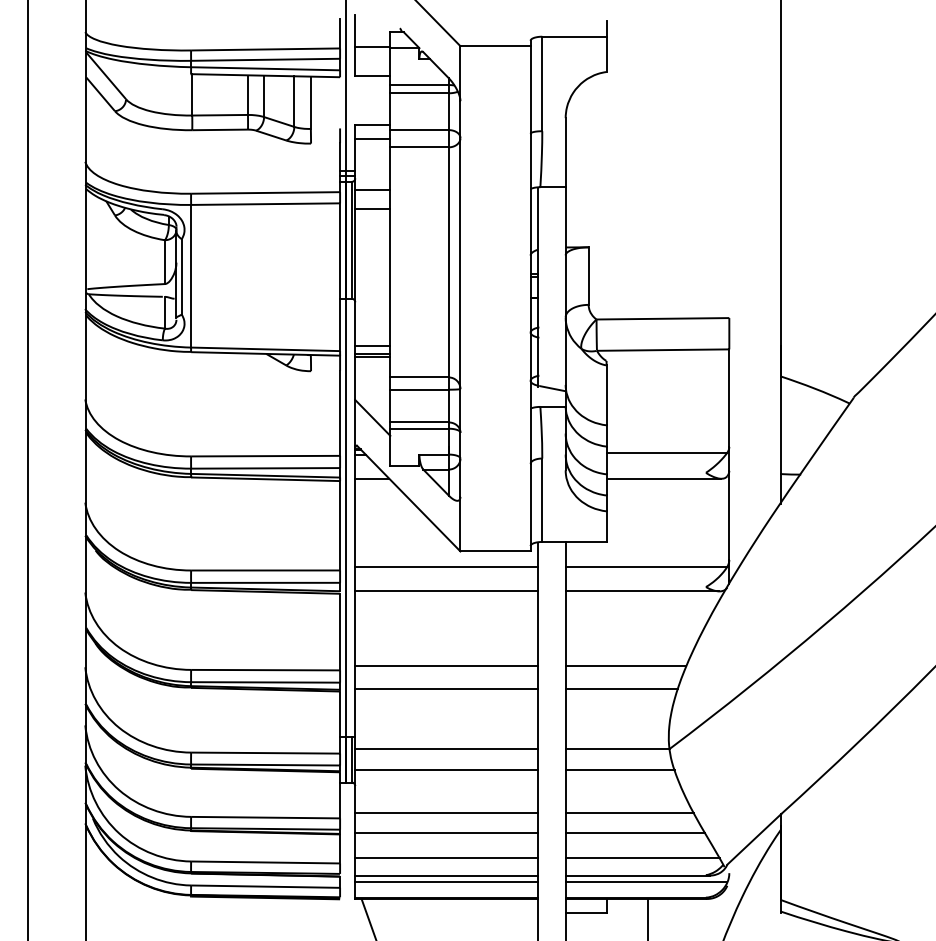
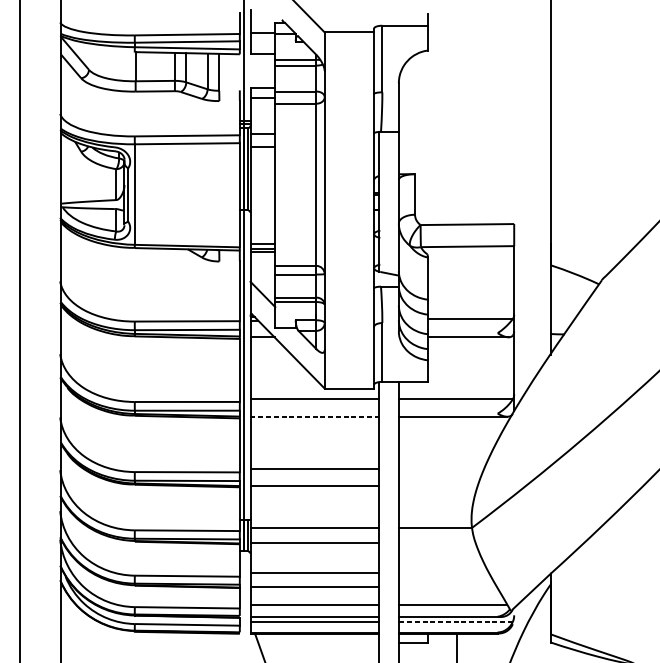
line: (446, 591) -> (314, 416), solid -> dashed
line: (625, 666) -> (441, 469), removed
line: (621, 689) -> (438, 485), removed
line: (619, 770) -> (436, 542), removed
line: (629, 813) -> (443, 573), removed
line: (634, 832) -> (447, 586), removed
line: (646, 882) -> (455, 621), solid -> dashed

